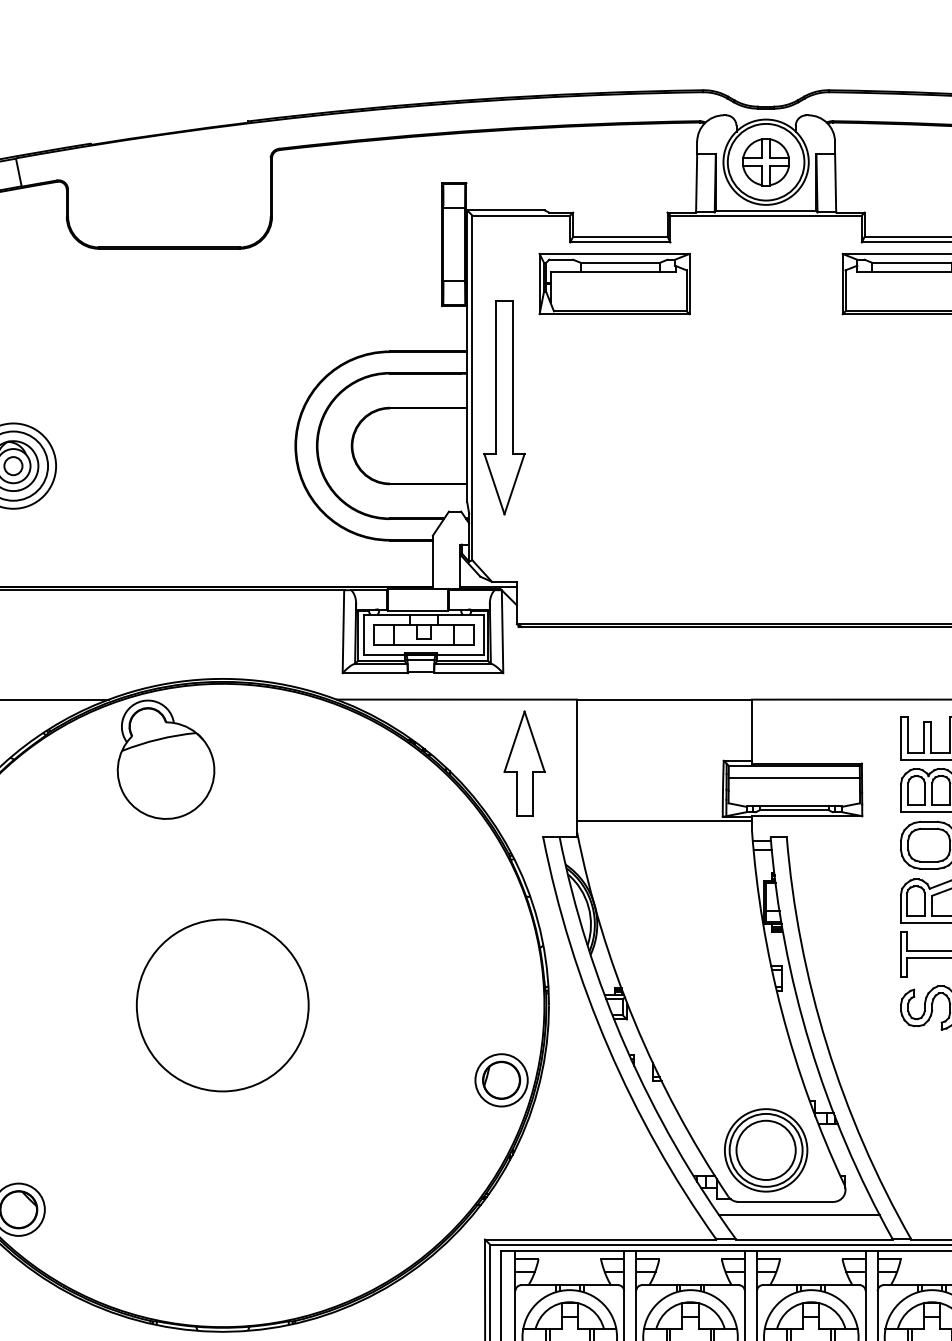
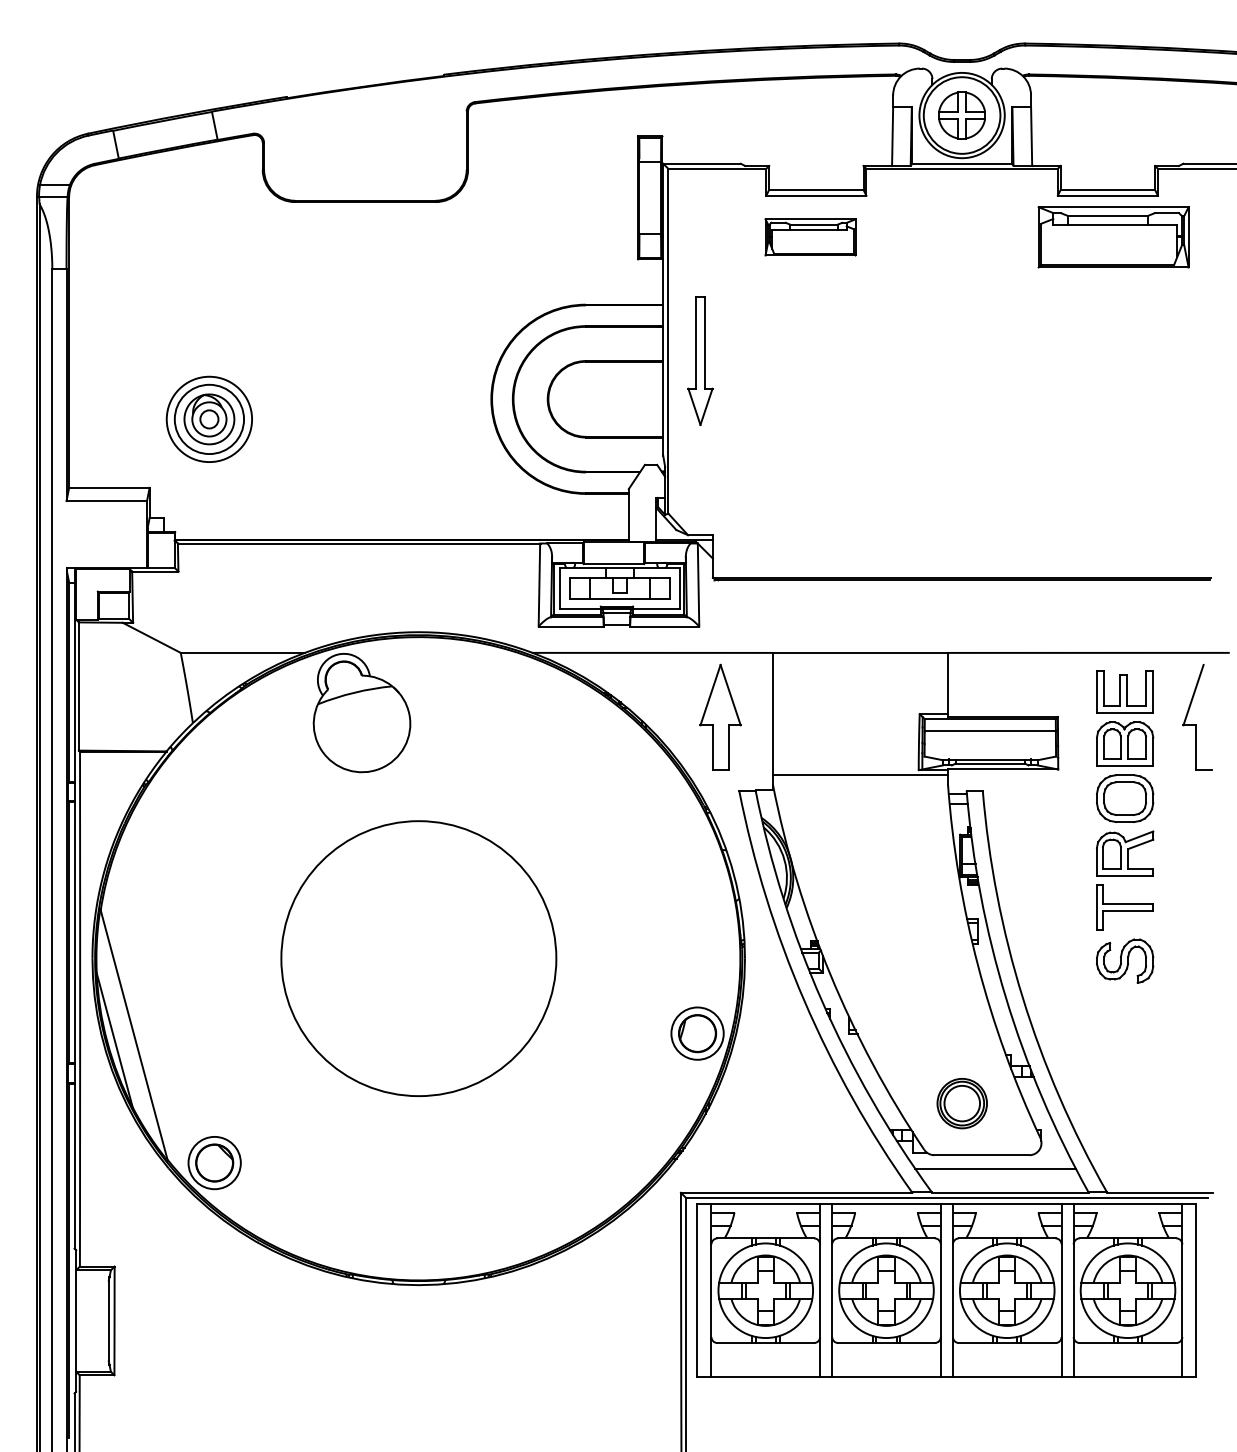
part: (614, 284) -> (810, 237), size x0.6
part: (504, 407) -> (700, 360), size x0.6
circle: (222, 1005) -> (418, 958), size x1.6
part: (766, 1150) -> (962, 1103), size x0.6

